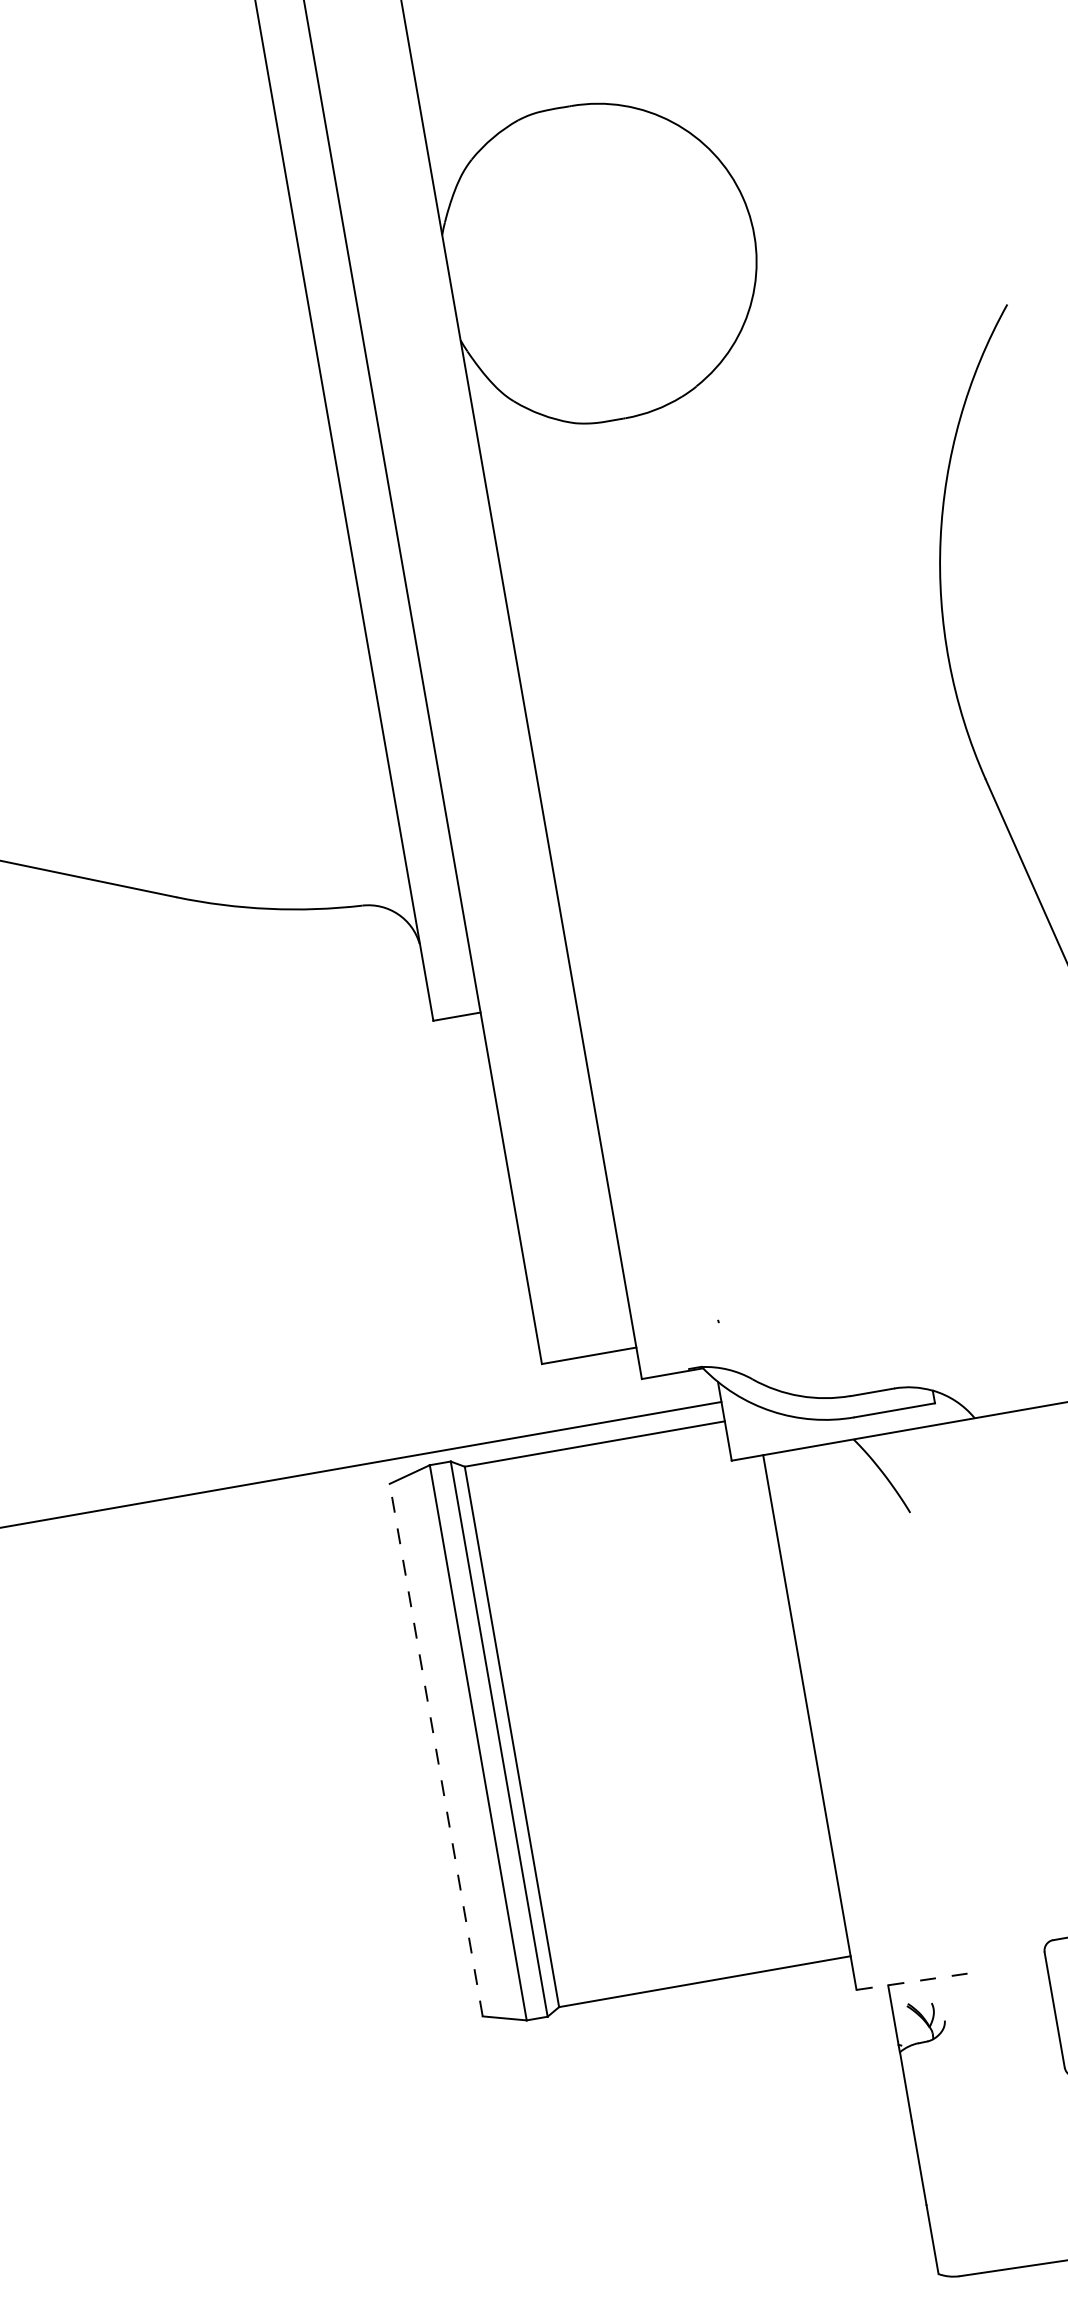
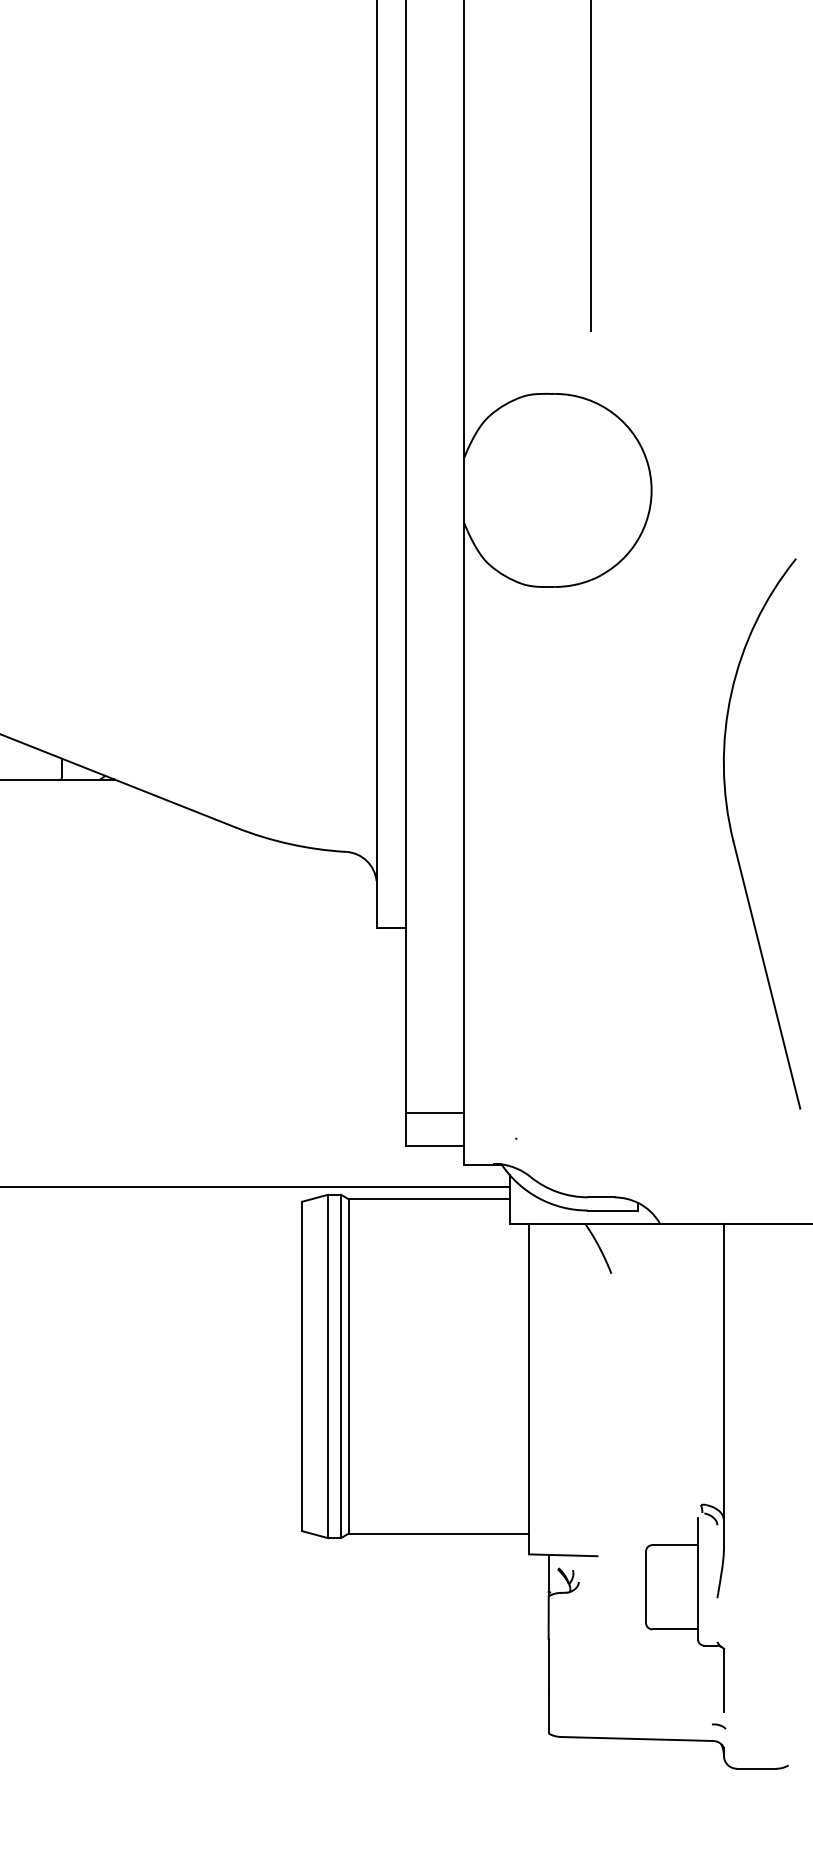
line: (579, 1303) -> (434, 1113), added
line: (436, 1750) -> (302, 1366), dashed -> solid
line: (910, 1982) -> (562, 1555), dashed -> solid

